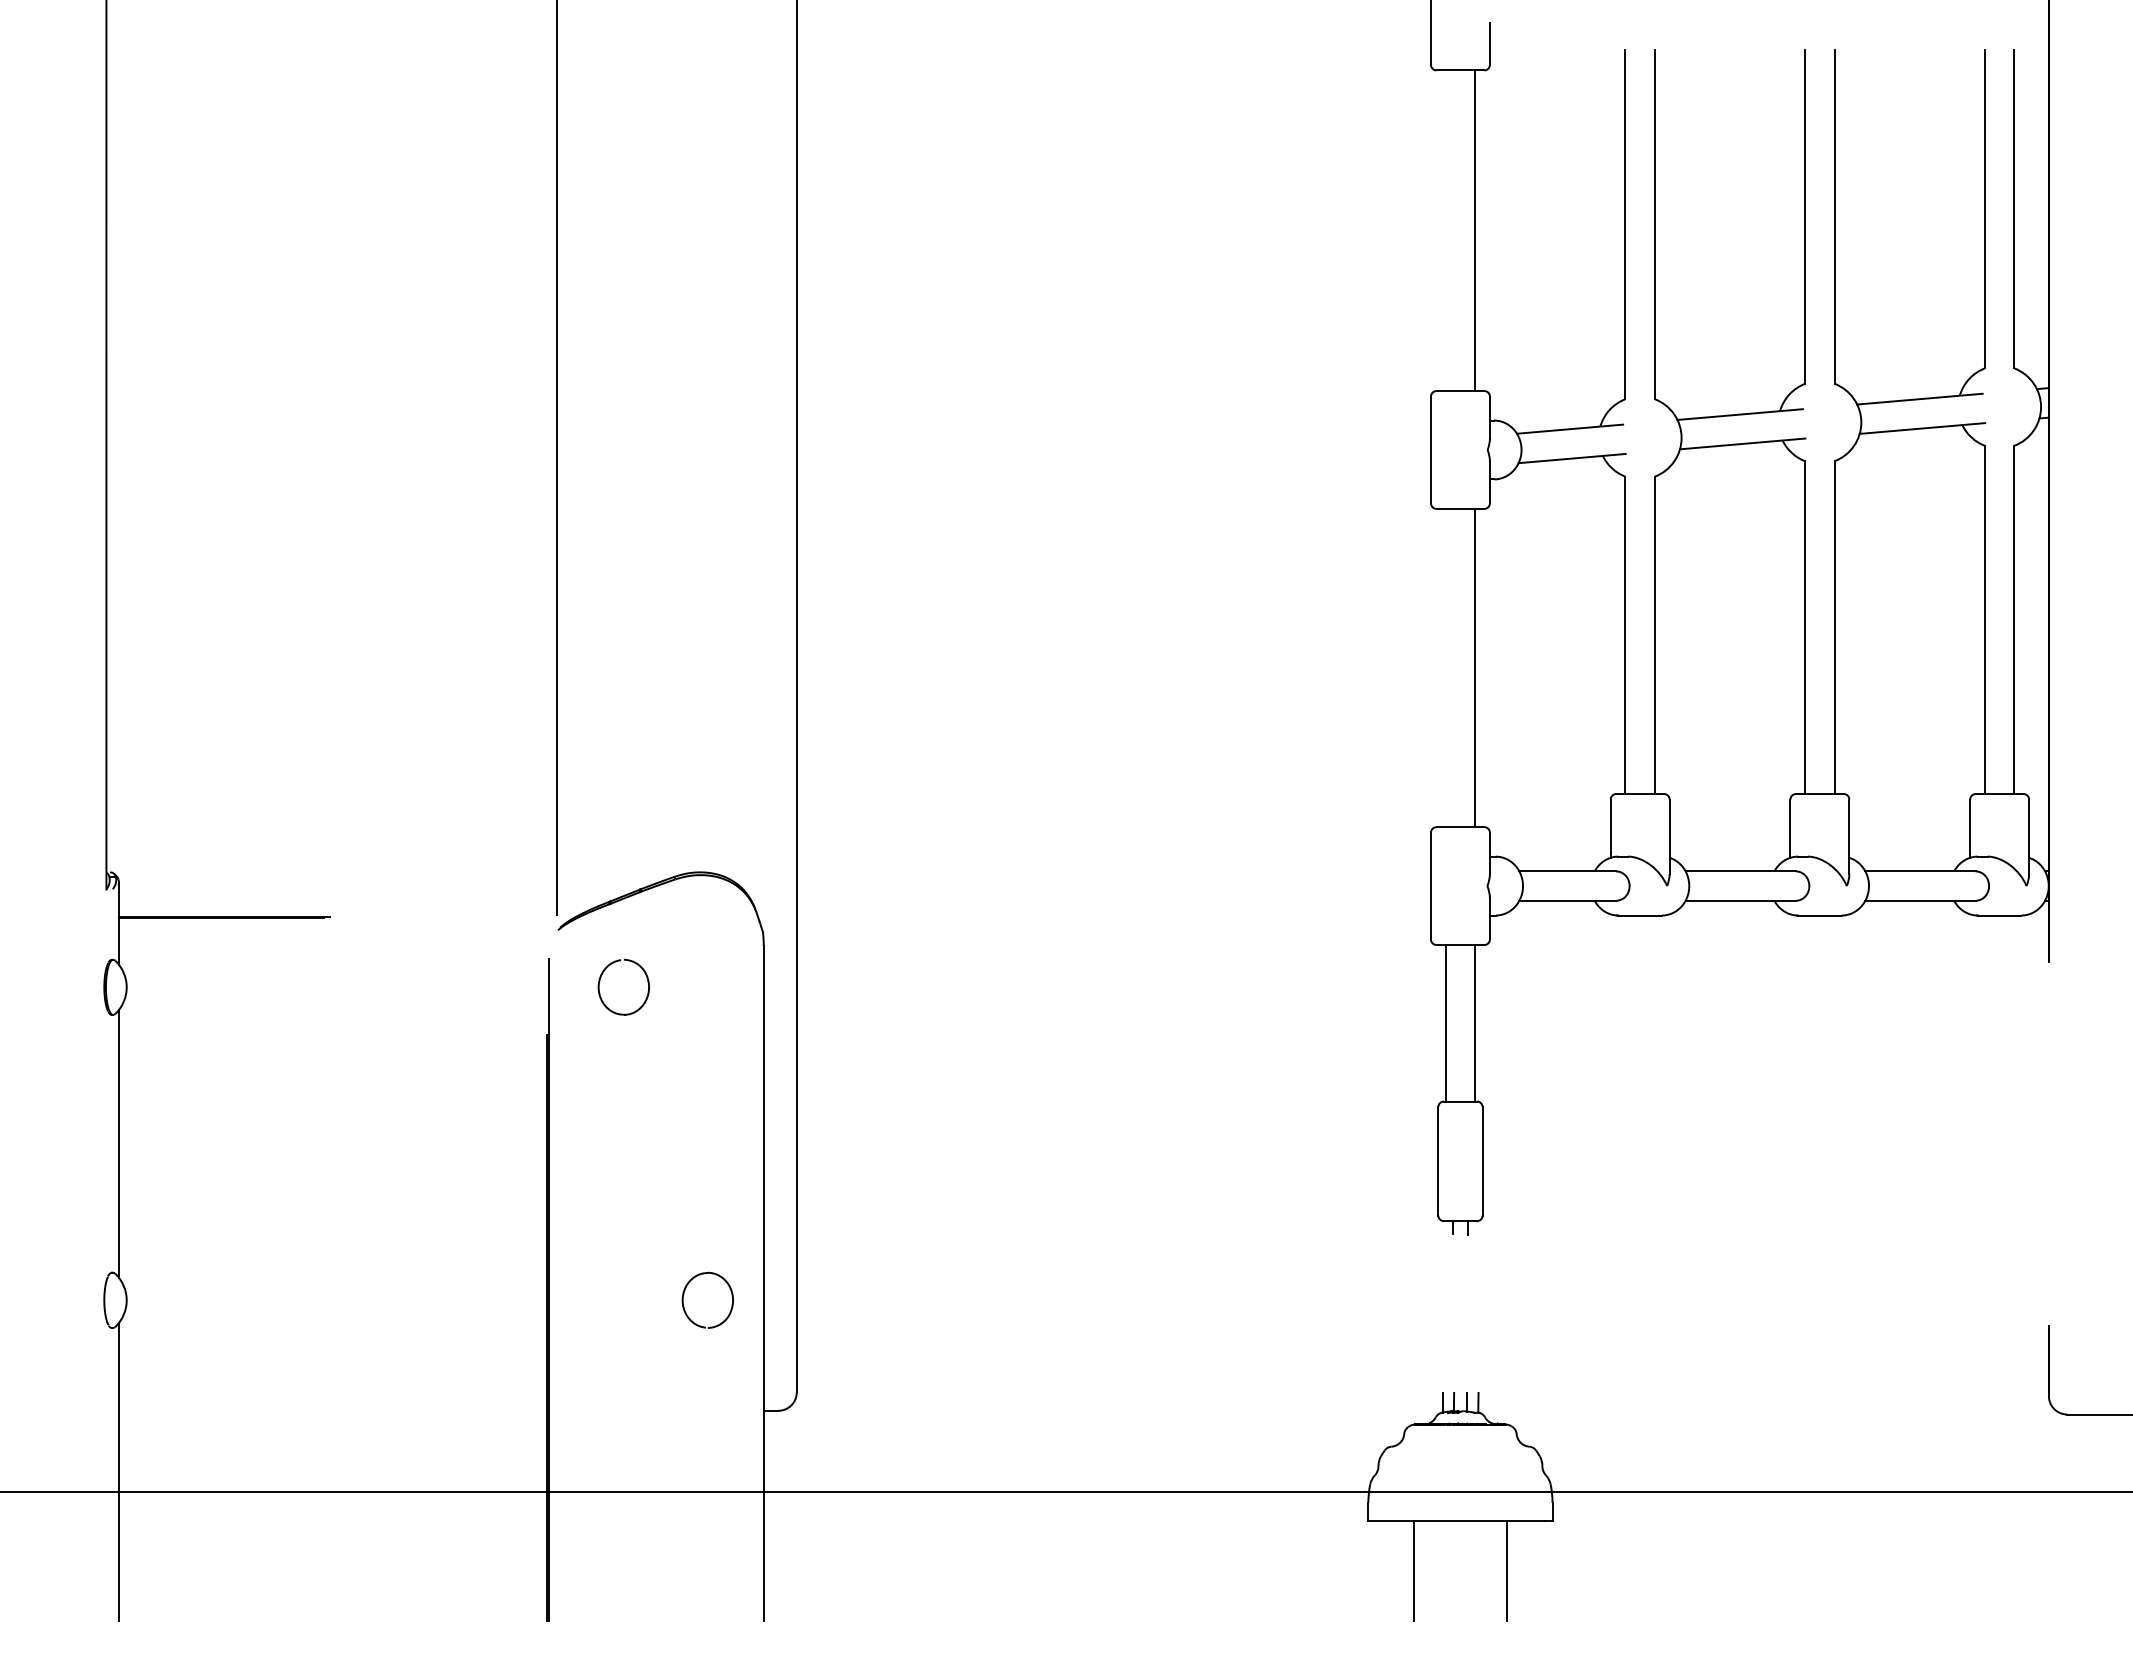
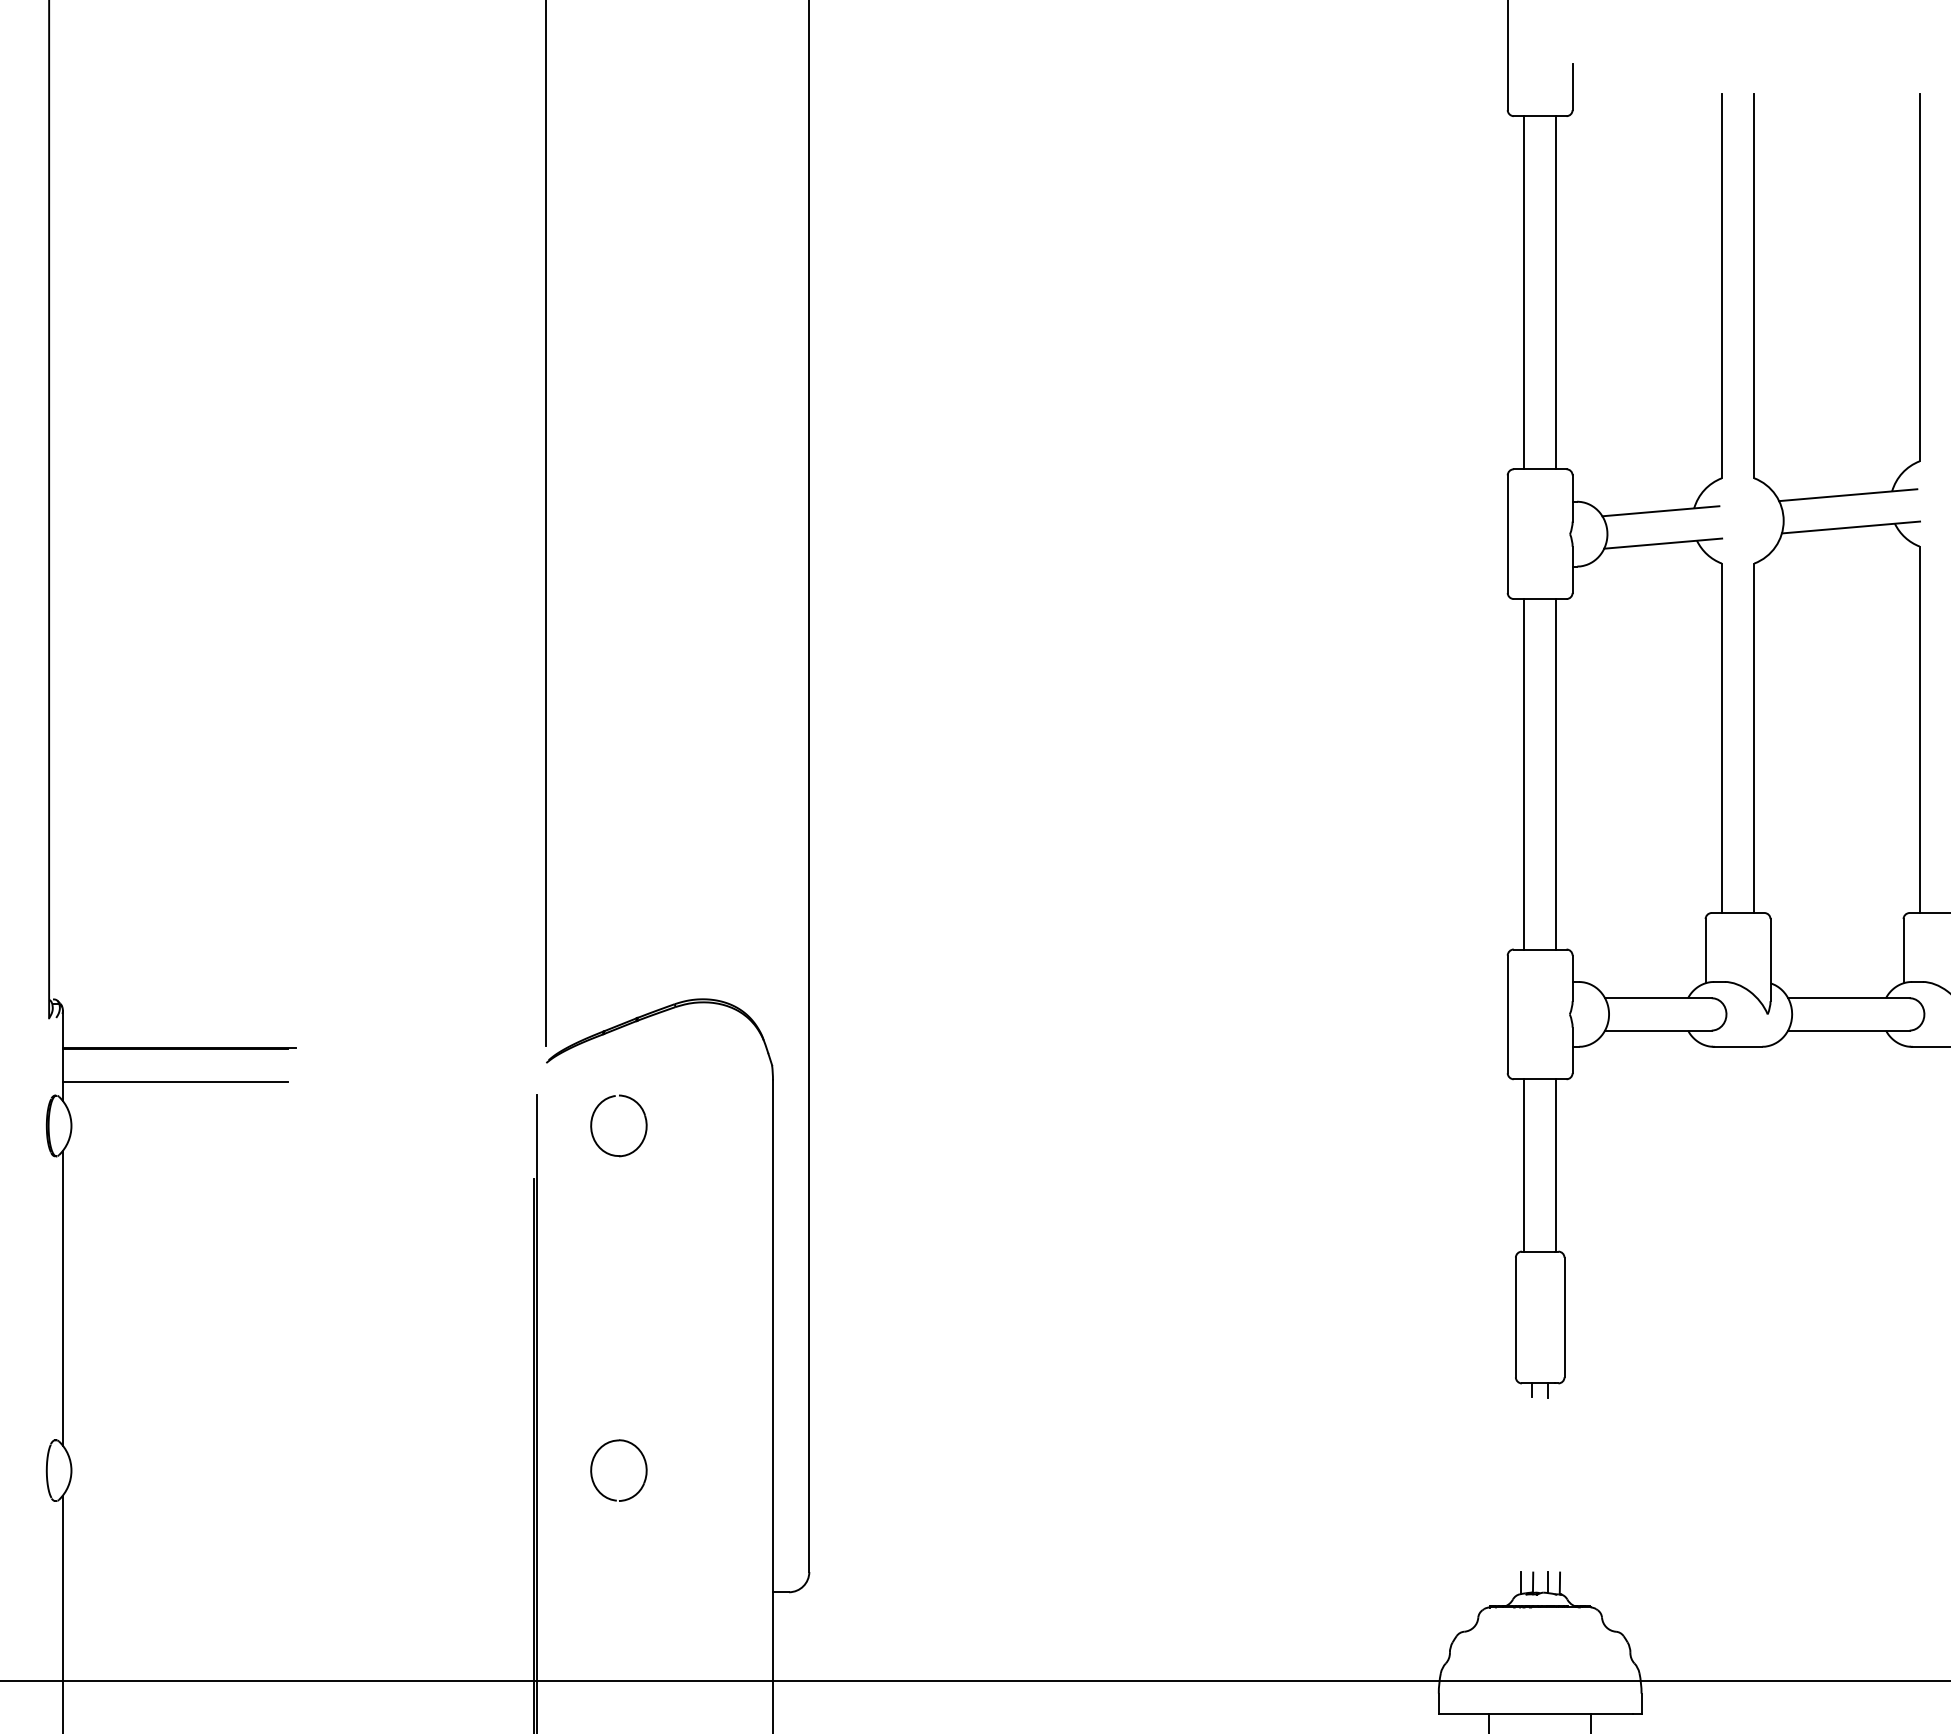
line: (1445, 230) -> (1523, 292), added
line: (1445, 667) -> (1523, 773), added
line: (220, 947) -> (174, 1082), added
part: (684, 1294) -> (593, 1464), moved

